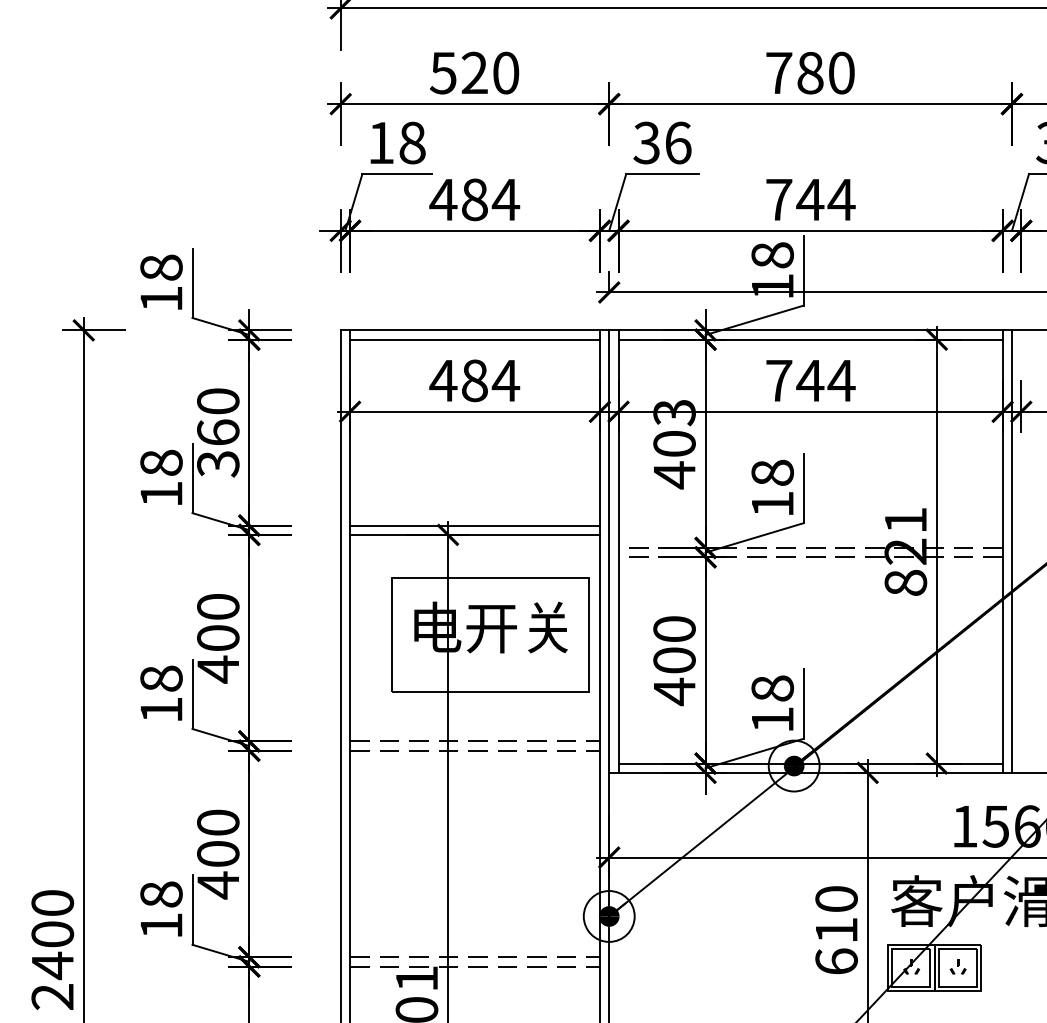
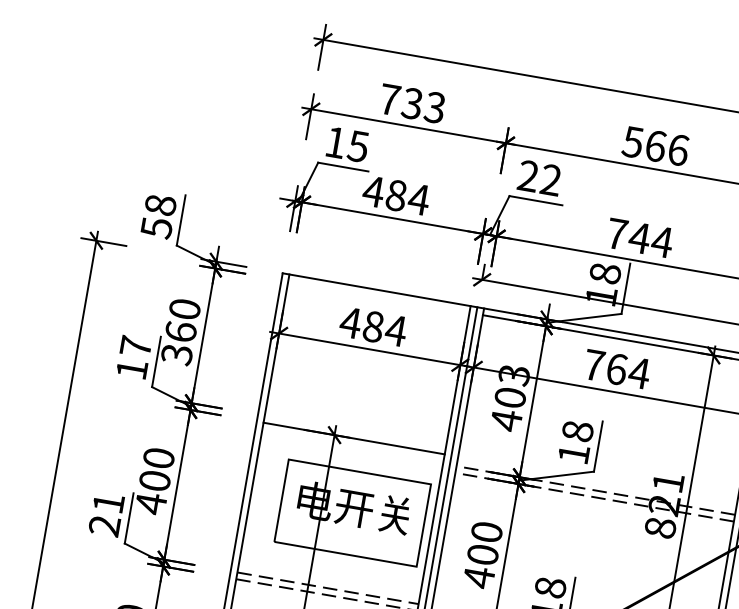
text: (474, 72) -> (412, 103), 520 -> 733
text: (809, 72) -> (655, 145), 780 -> 566
text: (411, 142) -> (357, 146), 18 -> 15
text: (662, 142) -> (539, 177), 36 -> 22
text: (161, 299) -> (156, 228), 18 -> 58
line: (474, 339) -> (378, 296), removed
text: (810, 380) -> (616, 369), 744 -> 764
text: (161, 462) -> (136, 346), 18 -> 17
line: (474, 525) -> (354, 431), removed
text: (161, 694) -> (106, 514), 18 -> 21

